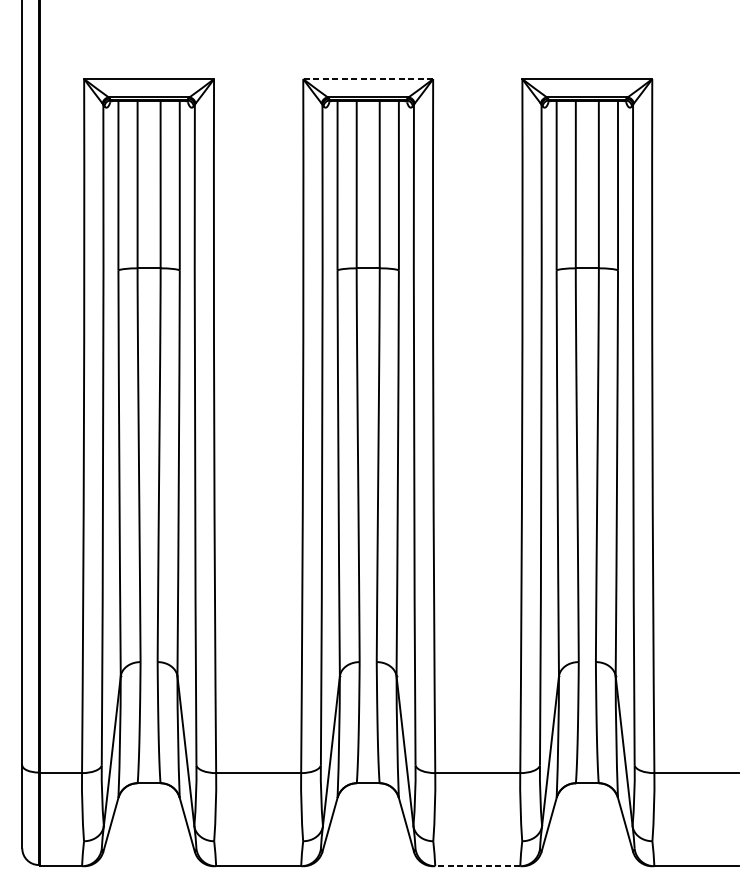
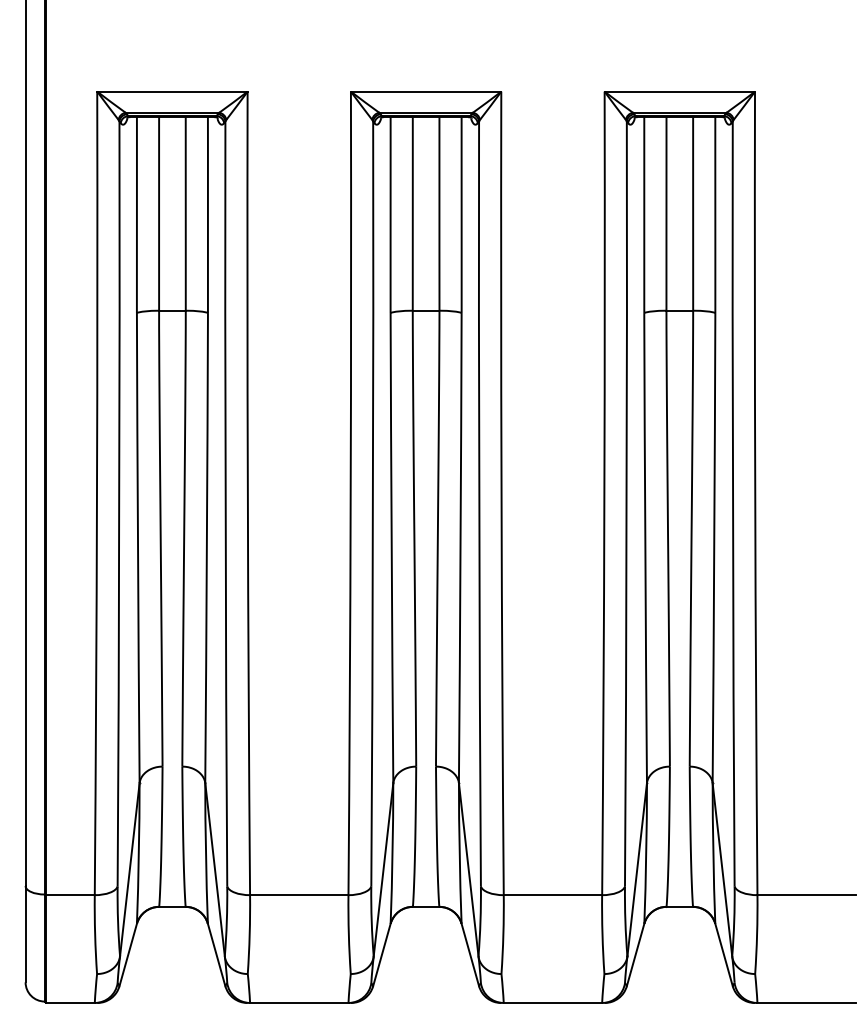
line: (367, 78) -> (425, 91), dashed -> solid
line: (477, 865) -> (552, 1002), dashed -> solid

